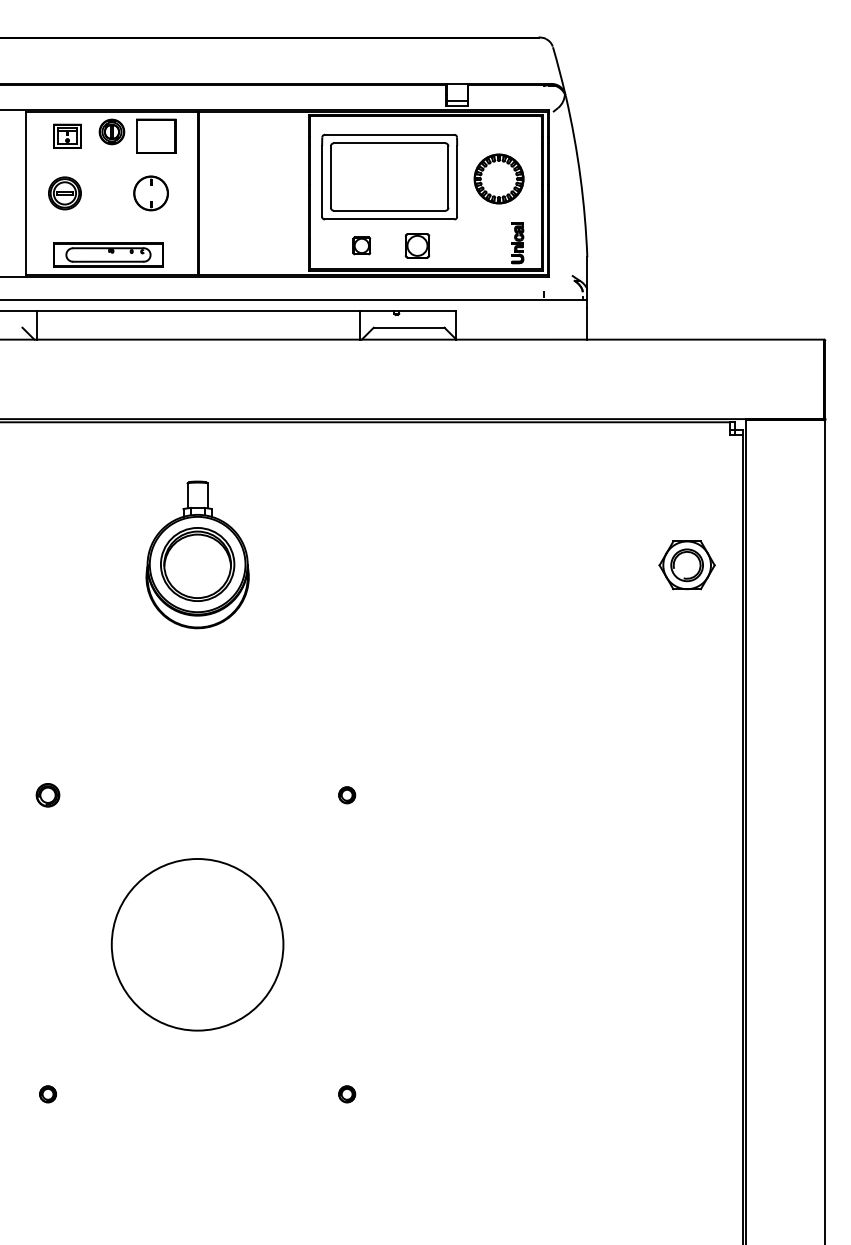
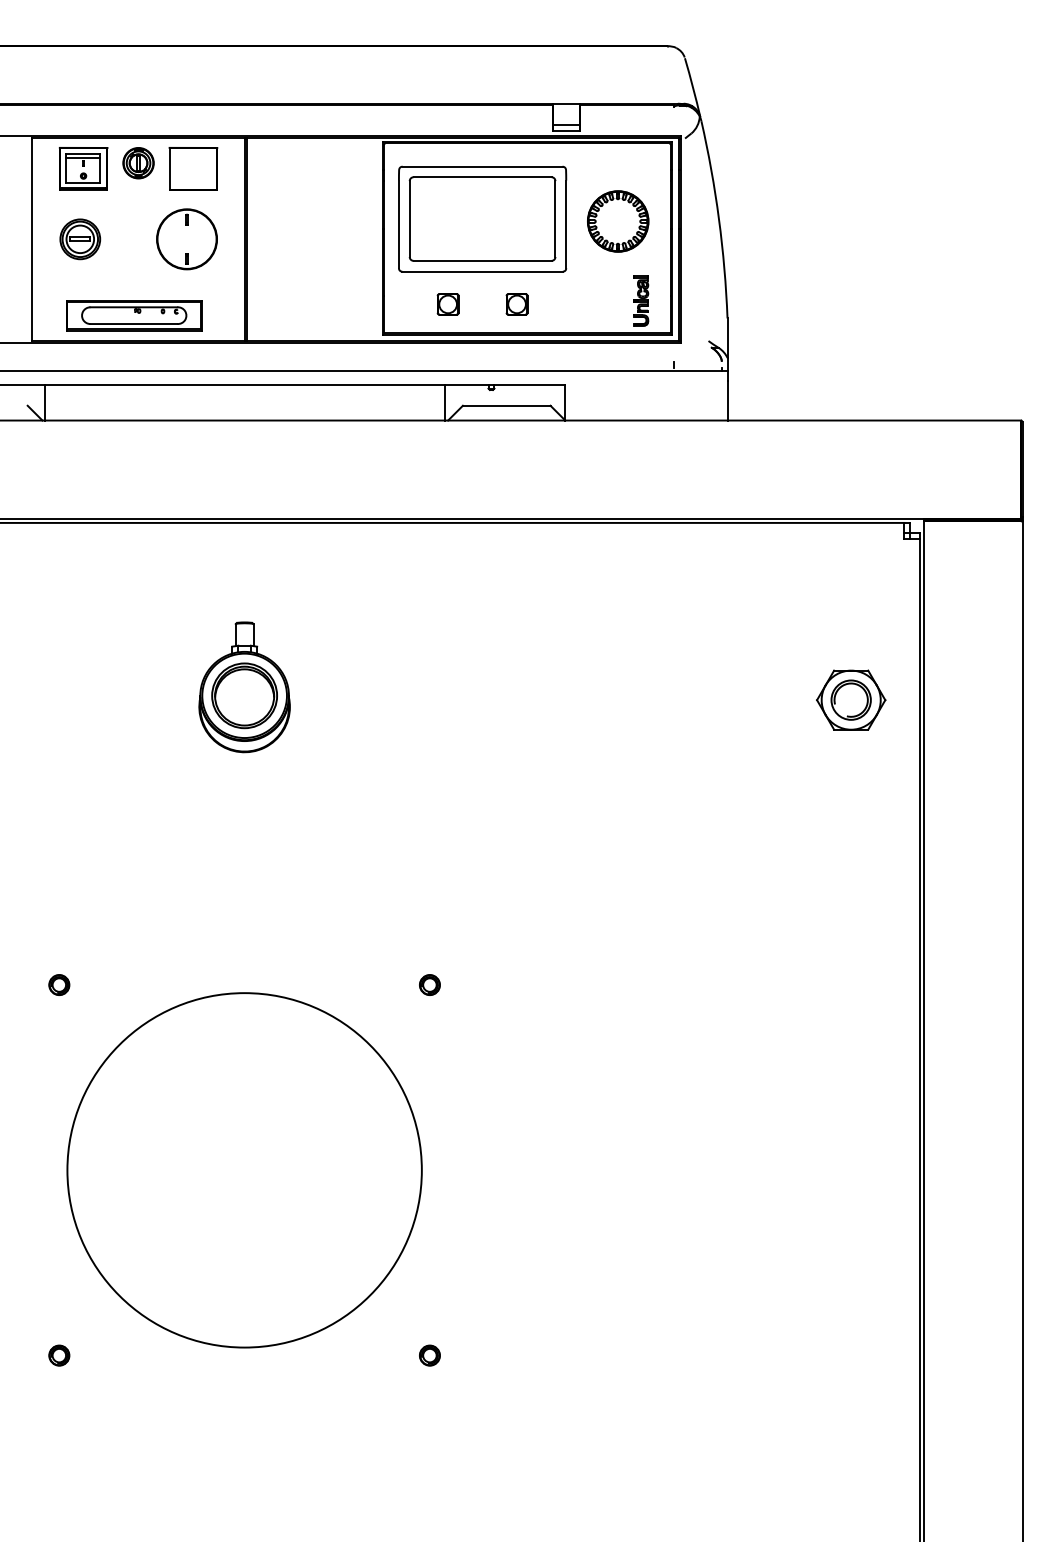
part: (67, 136) -> (83, 168), size x1.43
part: (150, 193) -> (186, 239), size x1.43
part: (417, 245) -> (516, 304), size x0.71
part: (197, 555) -> (244, 687), size x0.71
part: (48, 794) -> (59, 984), size x0.71
circle: (197, 944) -> (244, 1170), size x1.67

